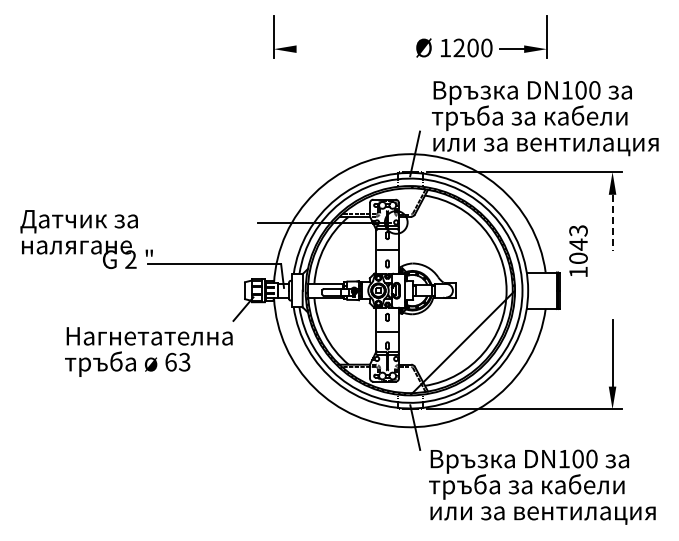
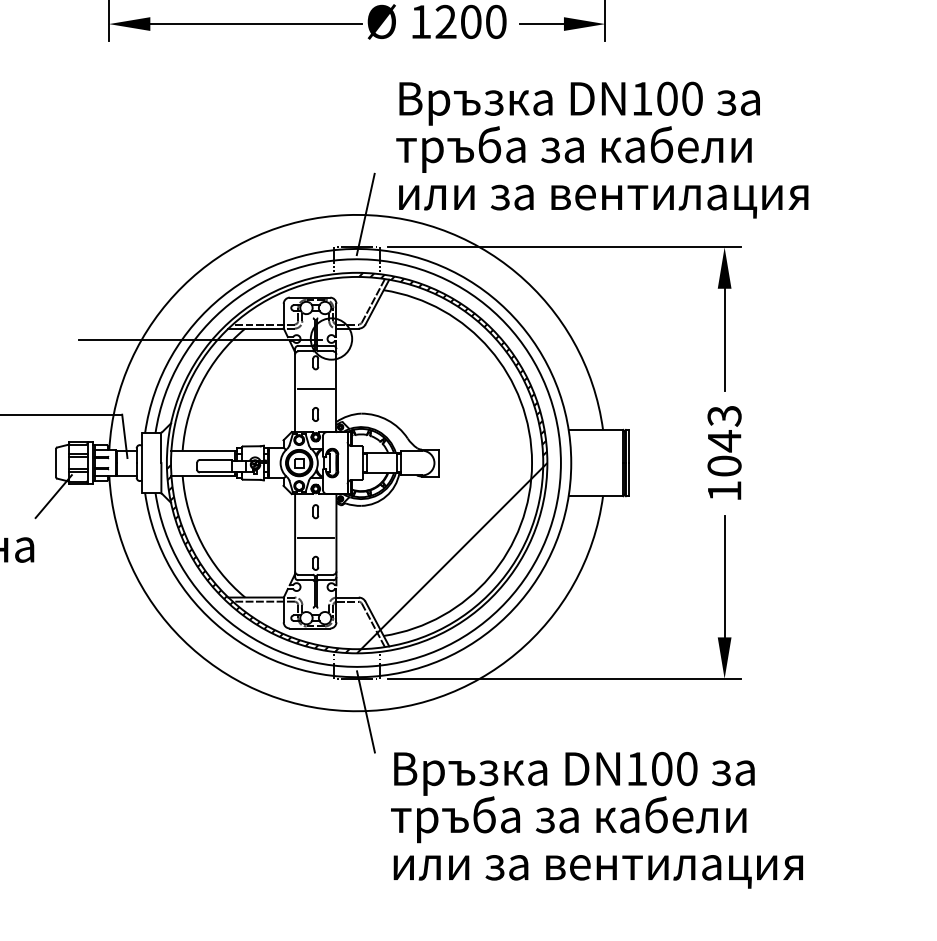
line: (354, 49) -> (255, 24), added
line: (612, 223) -> (724, 340), dashed -> solid
text: (578, 250) -> (724, 451), moved

